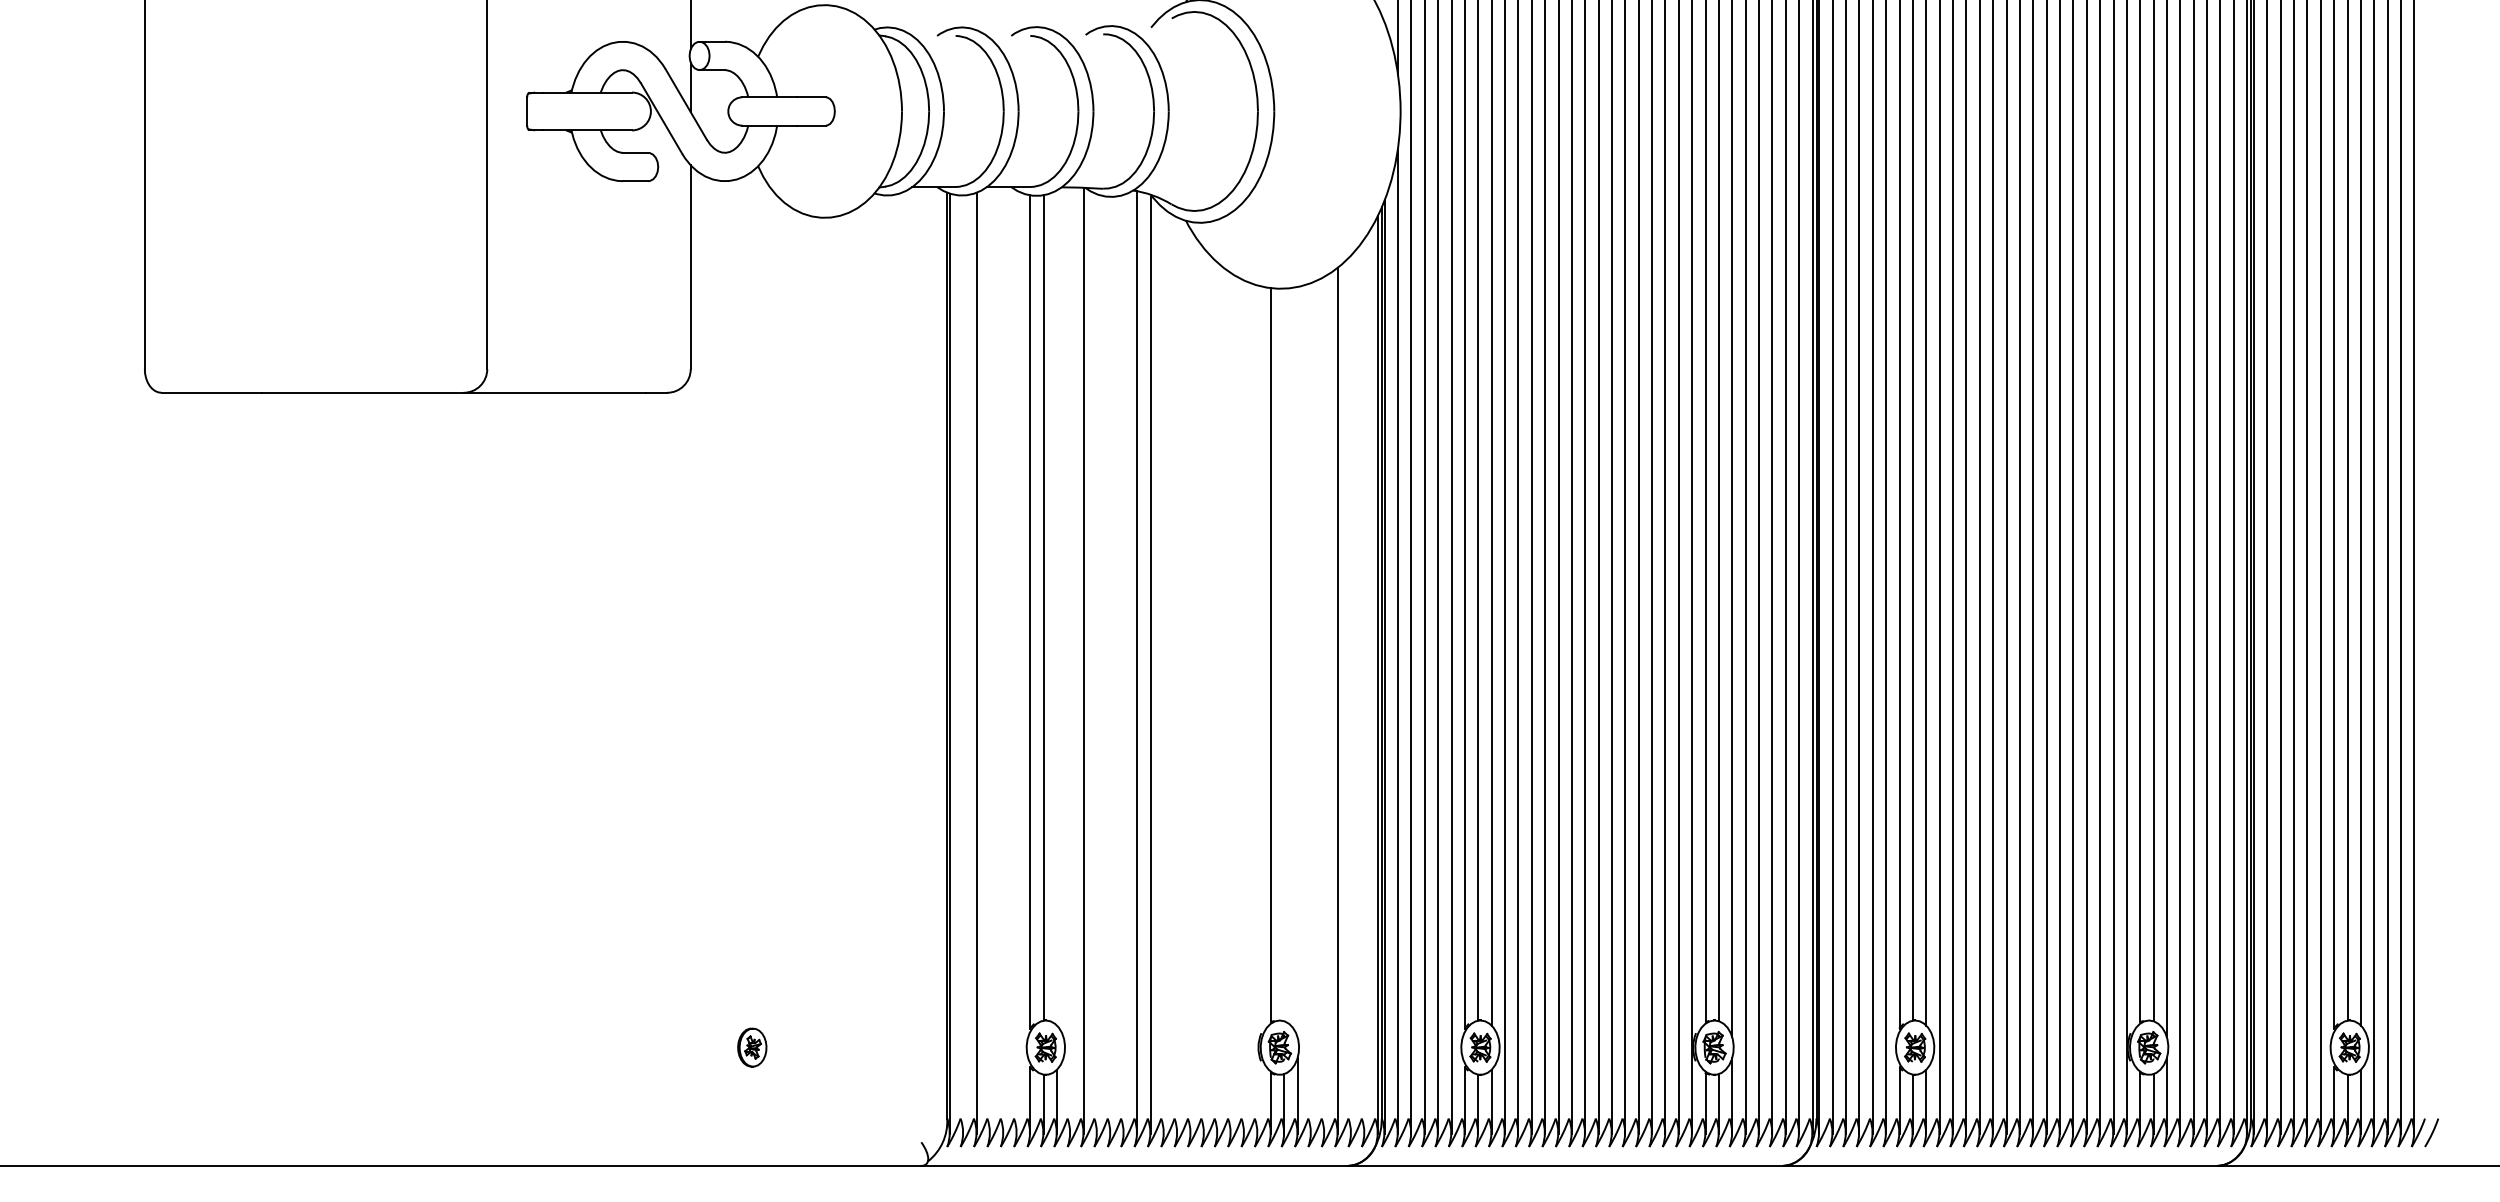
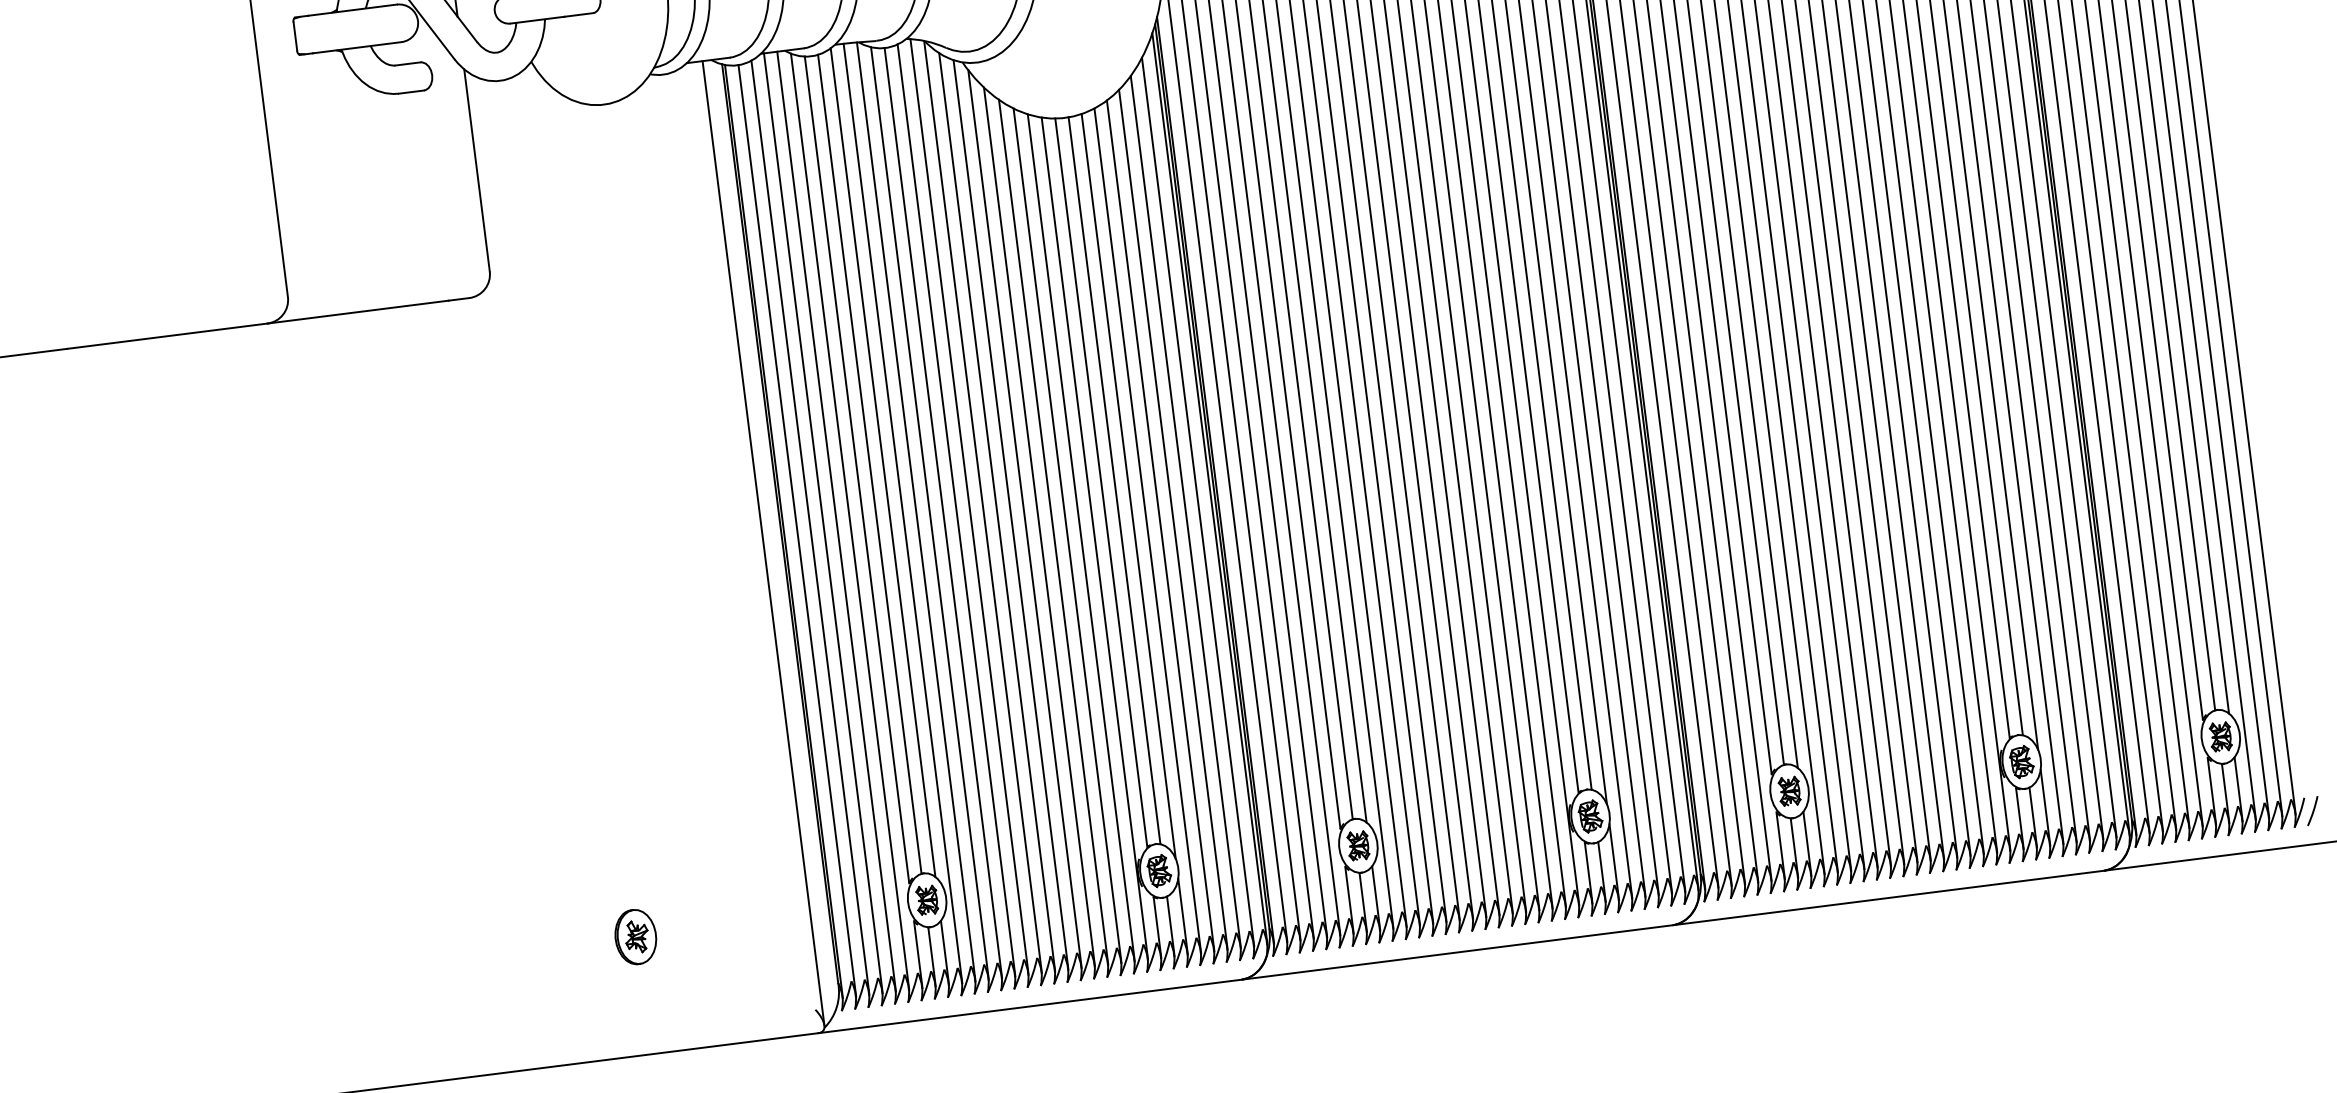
line: (1056, 607) -> (882, 462), added
line: (1284, 654) -> (1114, 480), added
line: (990, 660) -> (823, 523), added
line: (1003, 660) -> (836, 521), added
line: (1070, 660) -> (903, 513), added
line: (1297, 661) -> (1128, 485), added
line: (1016, 662) -> (849, 521), added
line: (963, 664) -> (797, 530), added
line: (1097, 664) -> (930, 513), added
line: (1123, 664) -> (956, 510), added
line: (1110, 665) -> (943, 513), added
line: (1163, 671) -> (996, 512), added
line: (928, 672) -> (763, 542), added
line: (1177, 675) -> (1011, 514), added
line: (1190, 681) -> (1024, 518), added
line: (1364, 686) -> (1198, 502), added
line: (1204, 691) -> (1039, 527), added
line: (1351, 694) -> (1186, 511), added
line: (1217, 698) -> (1053, 532), added
line: (1230, 703) -> (1067, 535), added
line: (1324, 705) -> (1160, 525), added
line: (1244, 707) -> (1081, 537), added
line: (1311, 708) -> (1148, 530), added
line: (1257, 709) -> (1094, 538), added
part: (752, 1047) -> (636, 936), size x1.43

